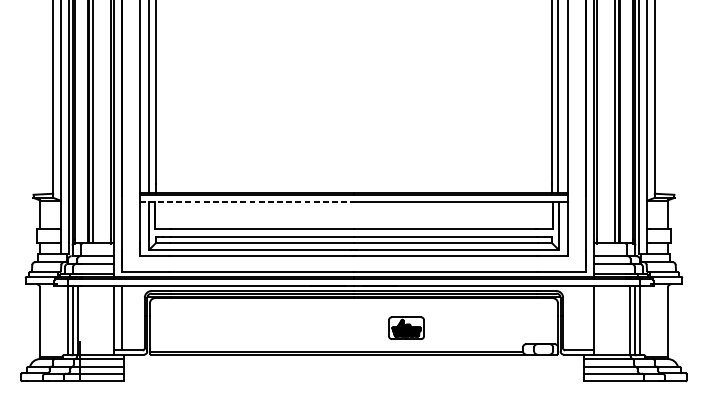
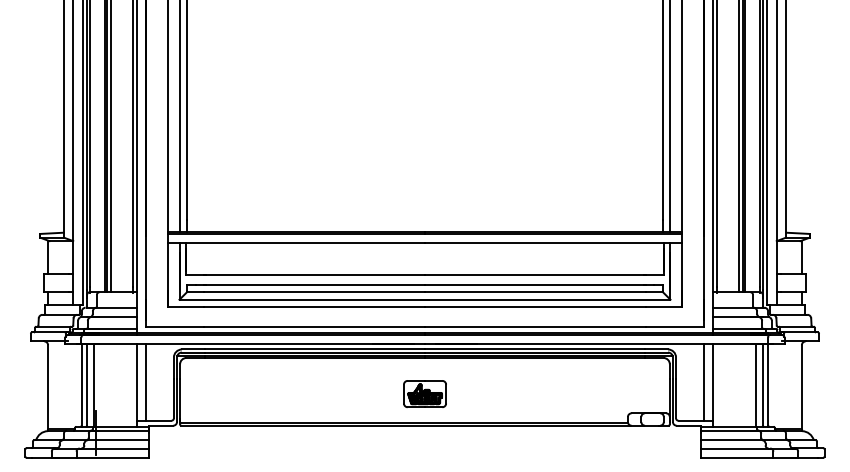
line: (246, 201) -> (296, 242), dashed -> solid
line: (586, 317) -> (703, 381), added
part: (406, 327) -> (424, 393), moved

